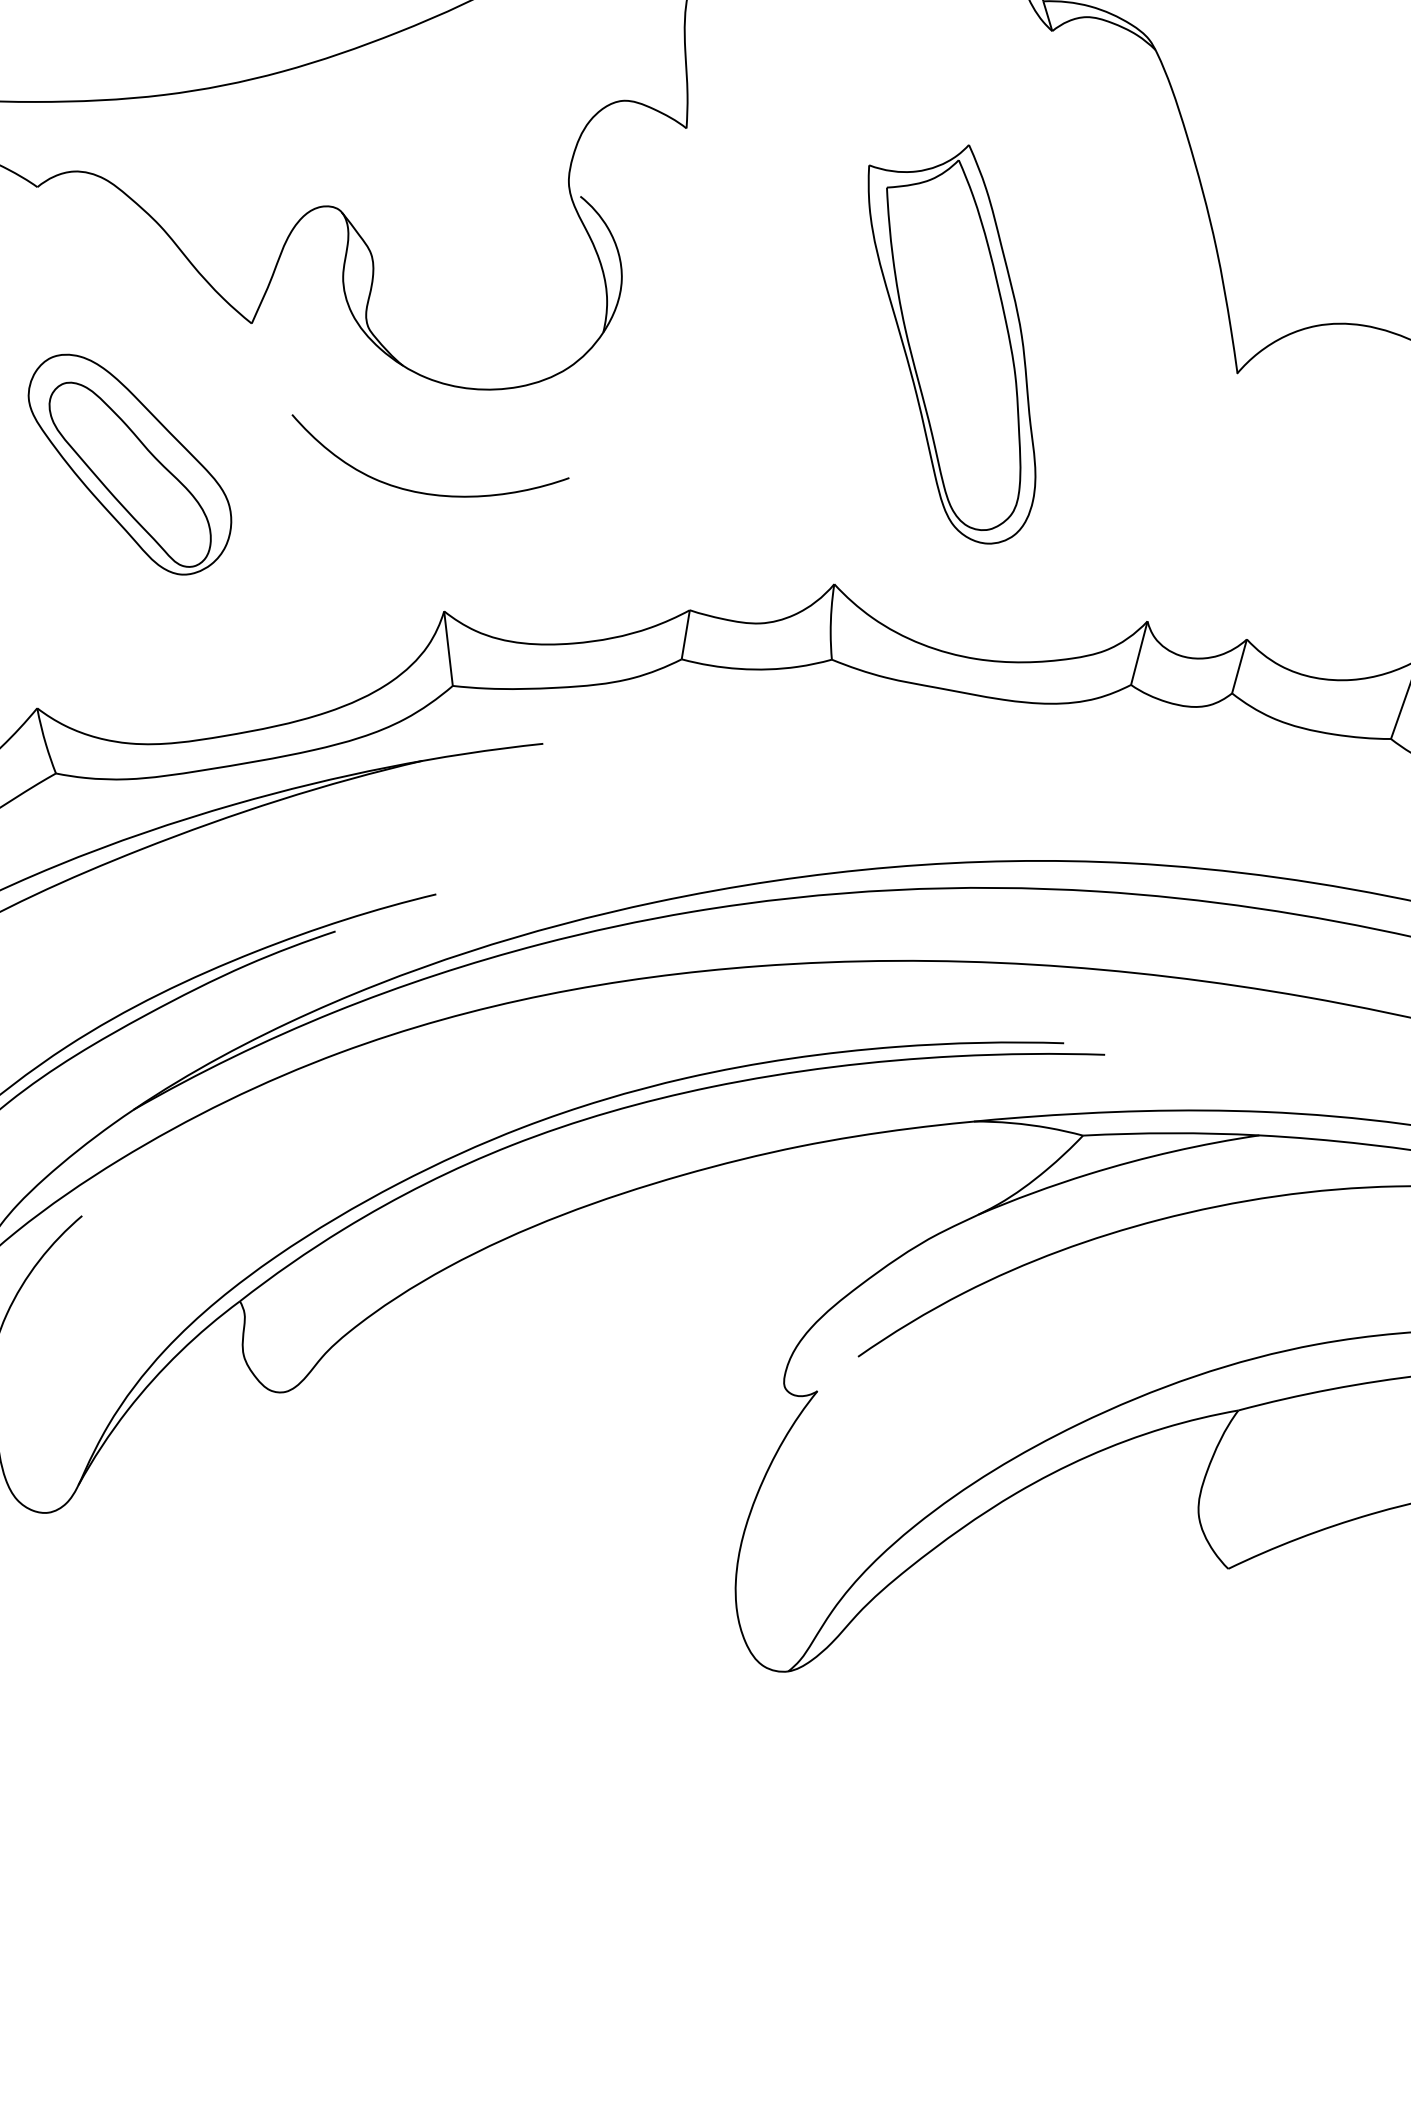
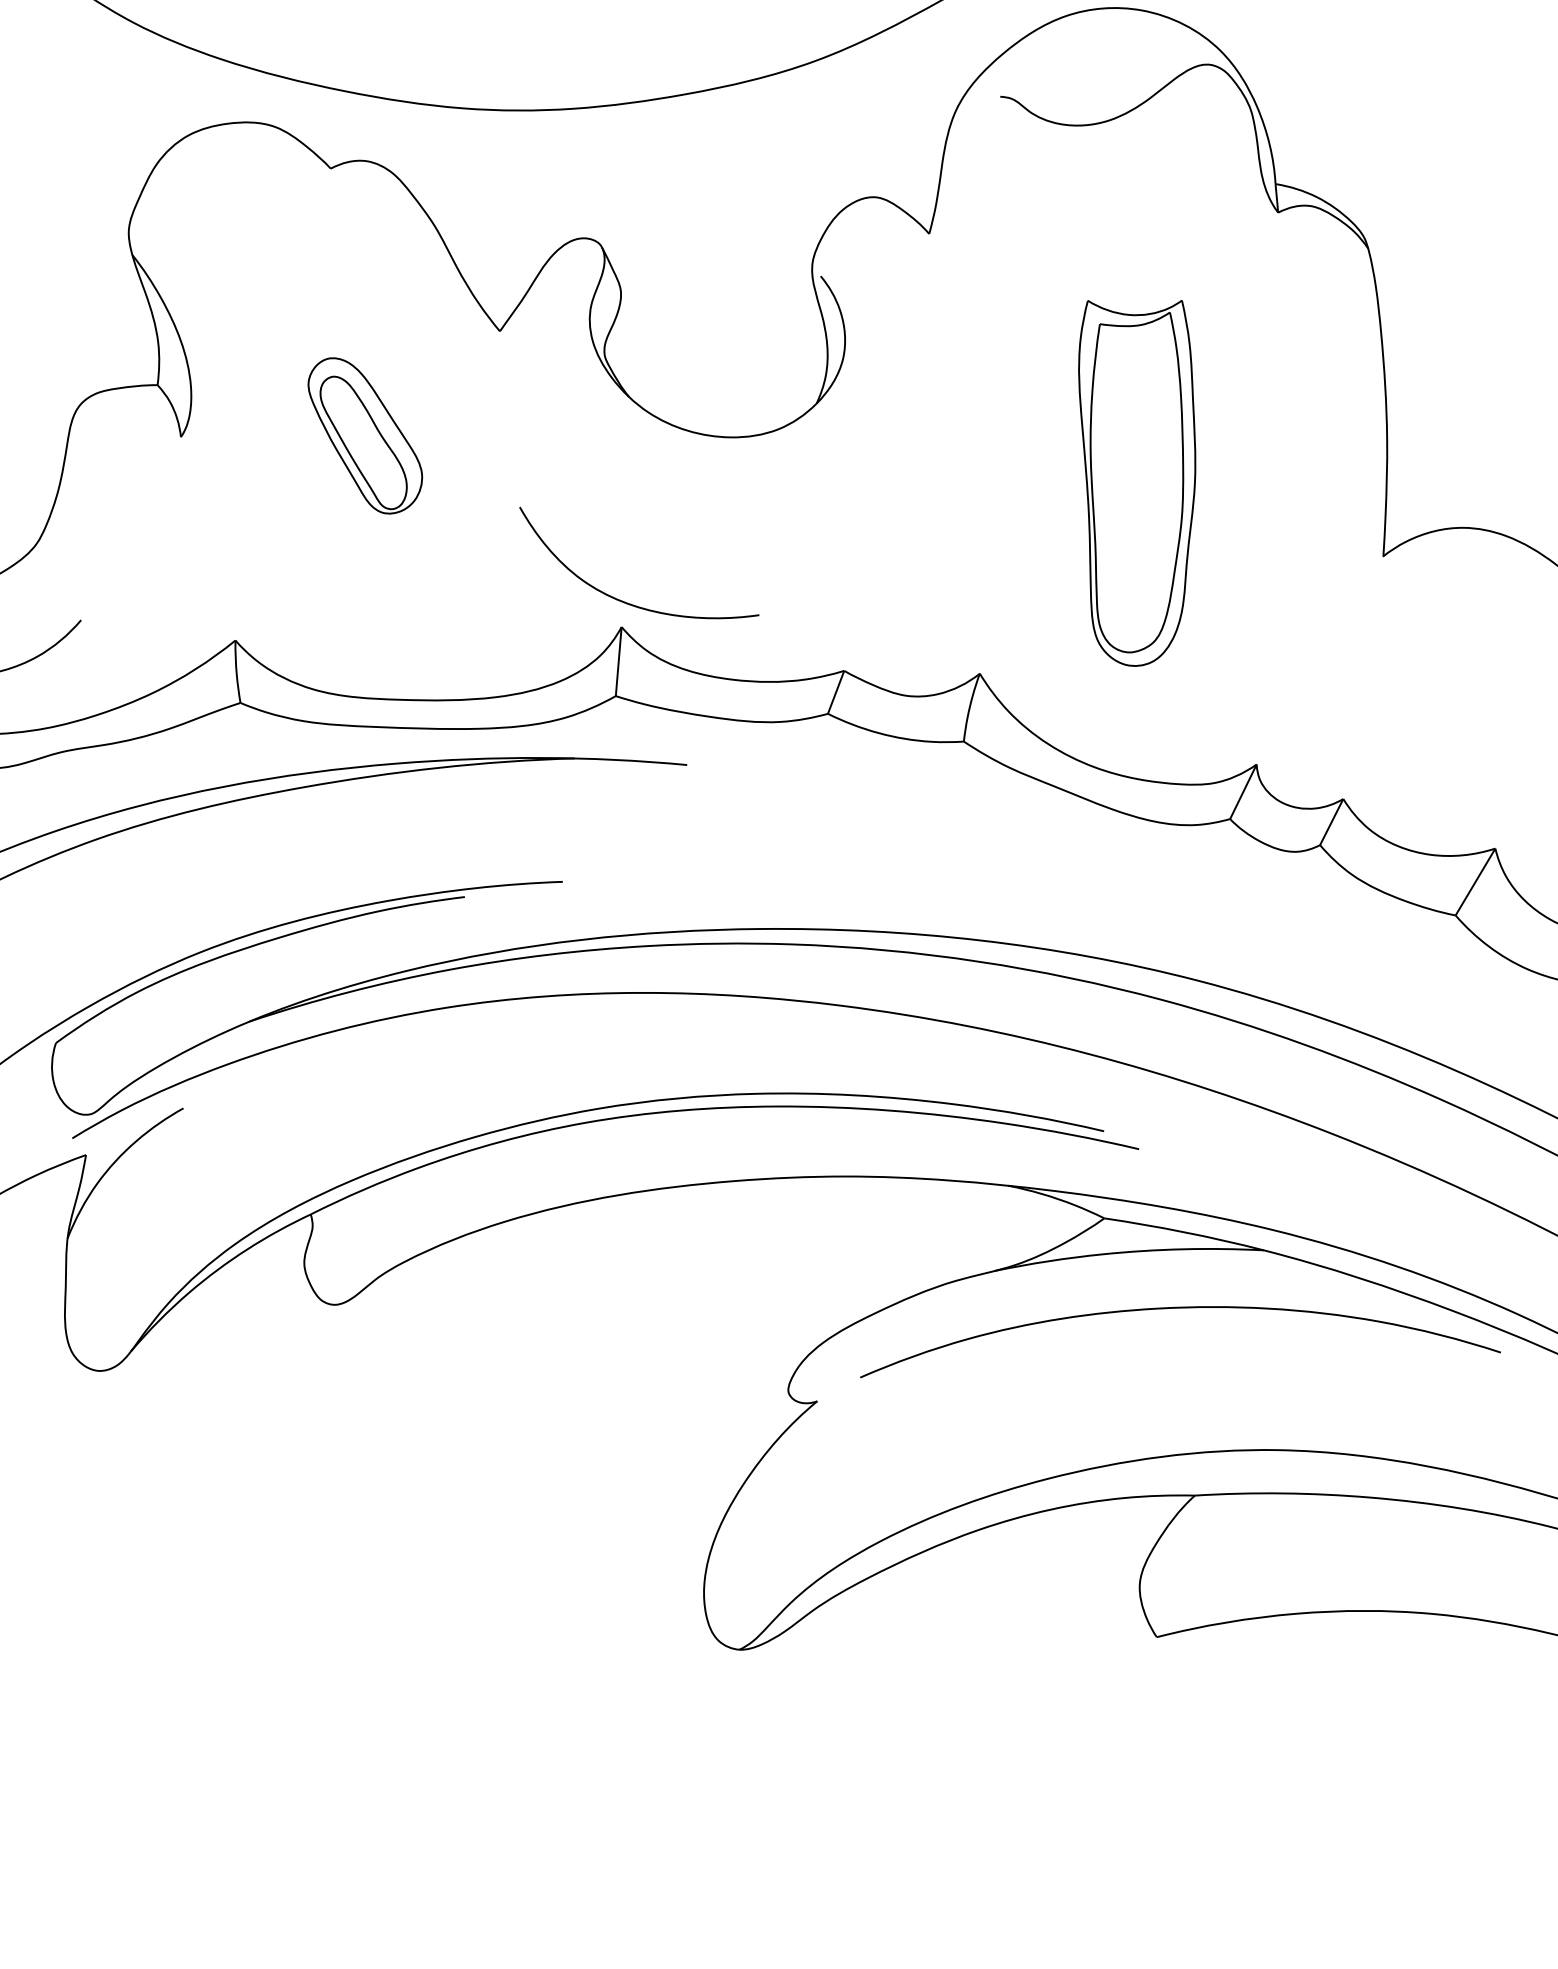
part: (131, 462) -> (365, 435), size x0.7
curve: (424, 492) -> (625, 601), moved

